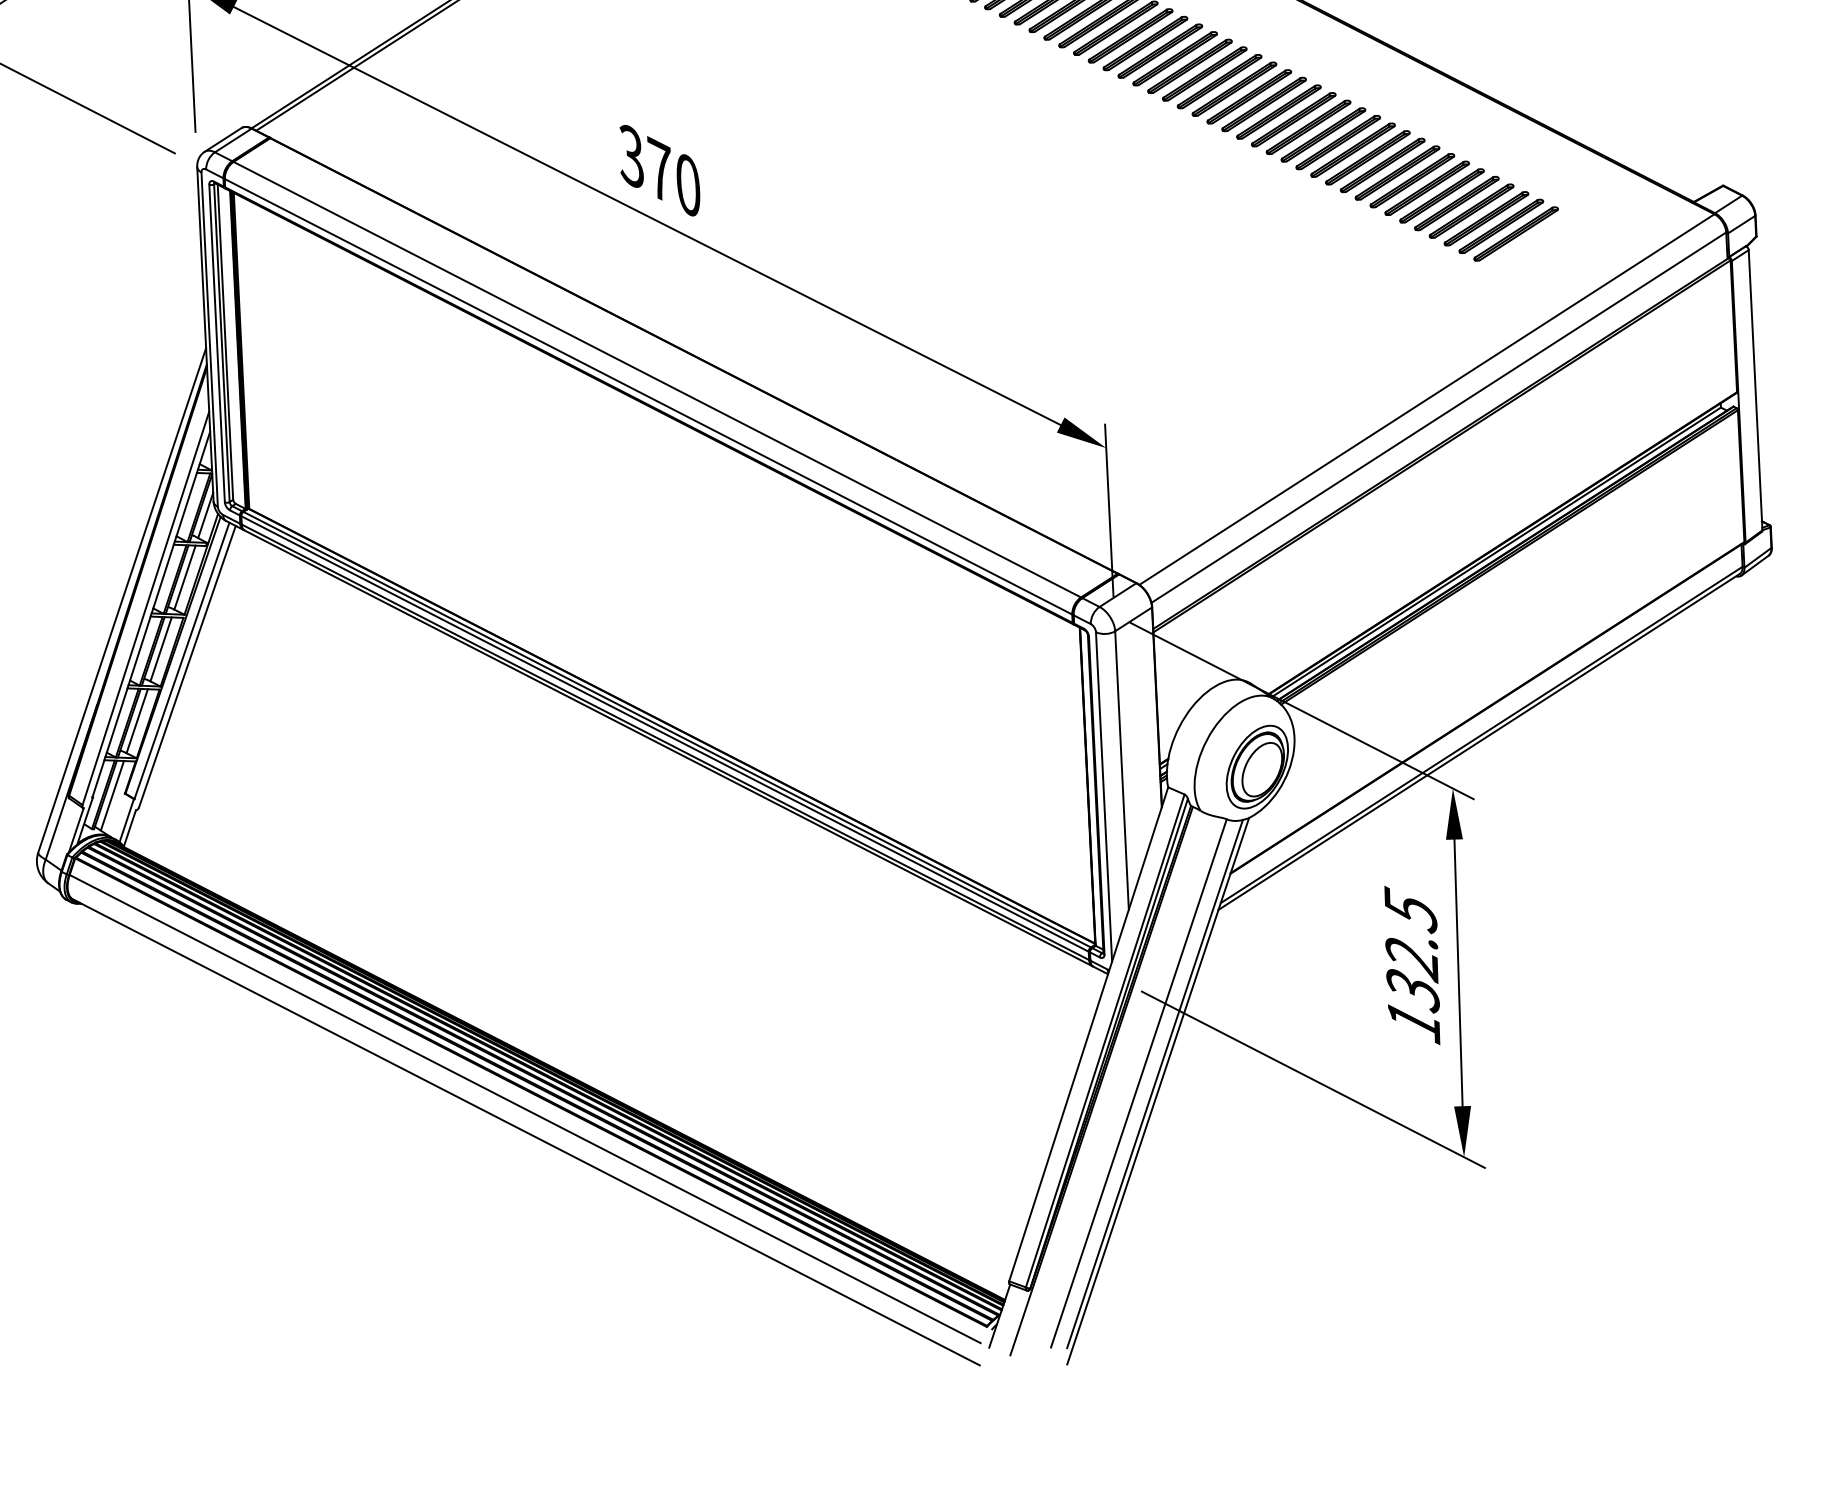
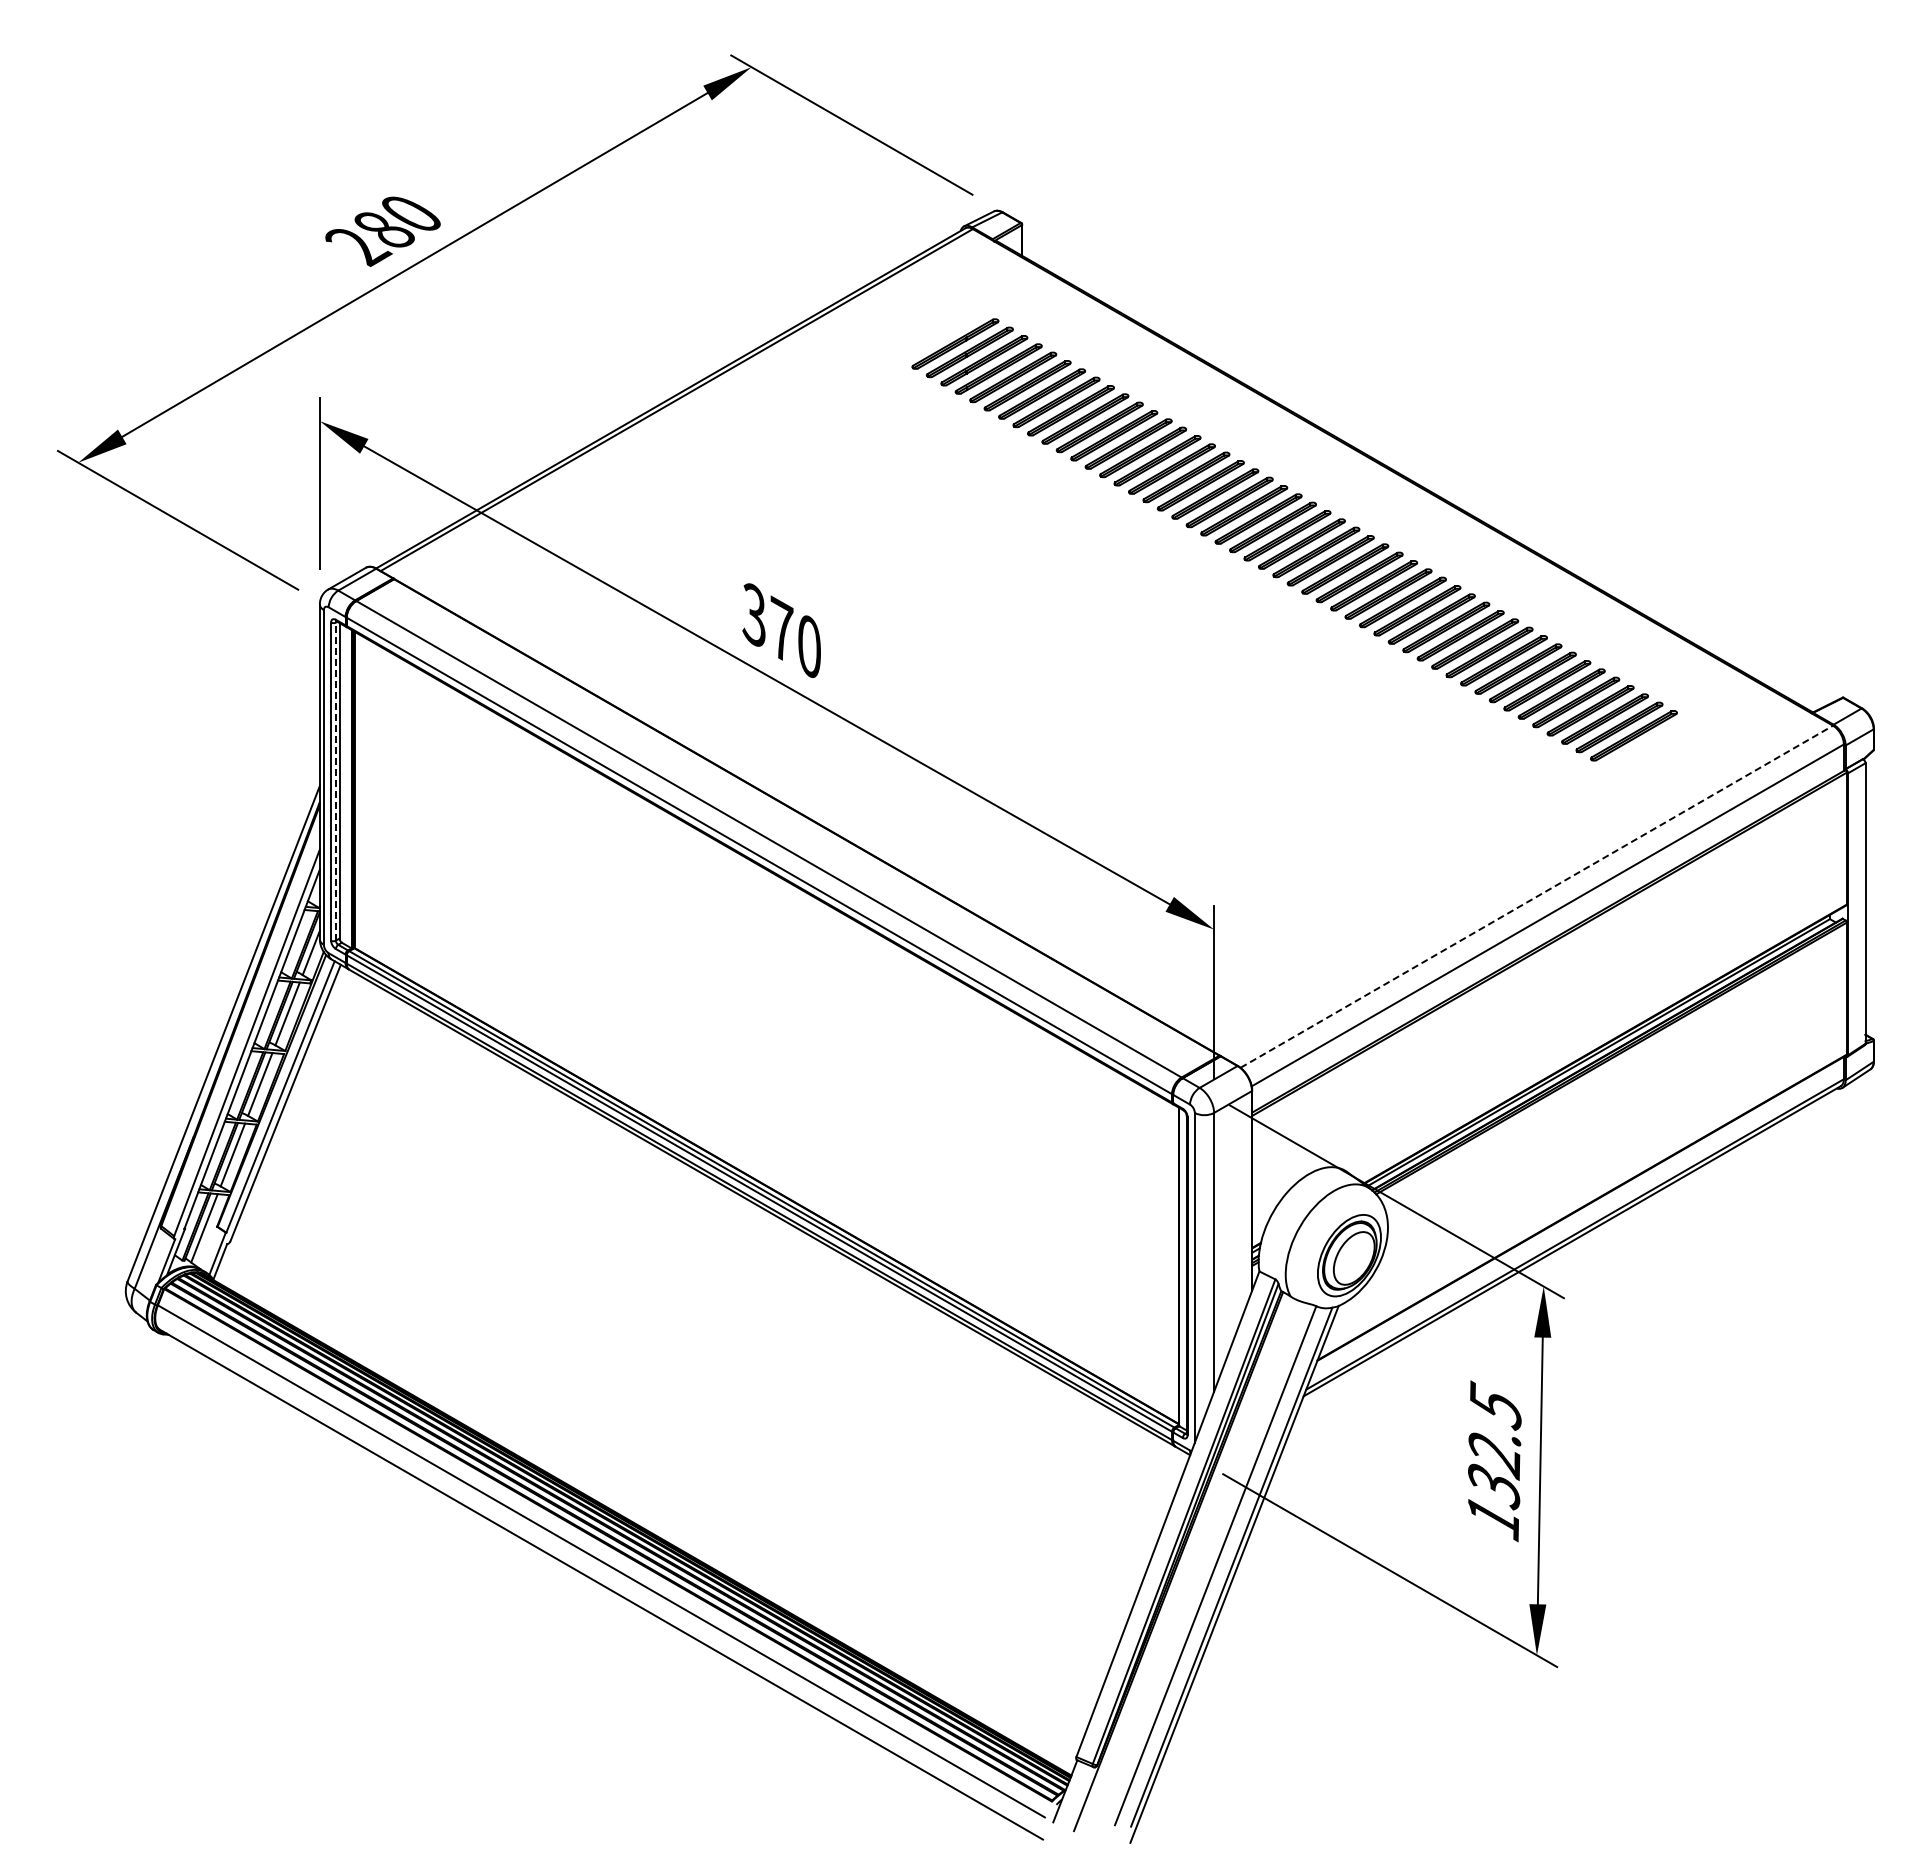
line: (221, 343) -> (335, 781), solid -> dashed
line: (1427, 399) -> (1537, 896), solid -> dashed

